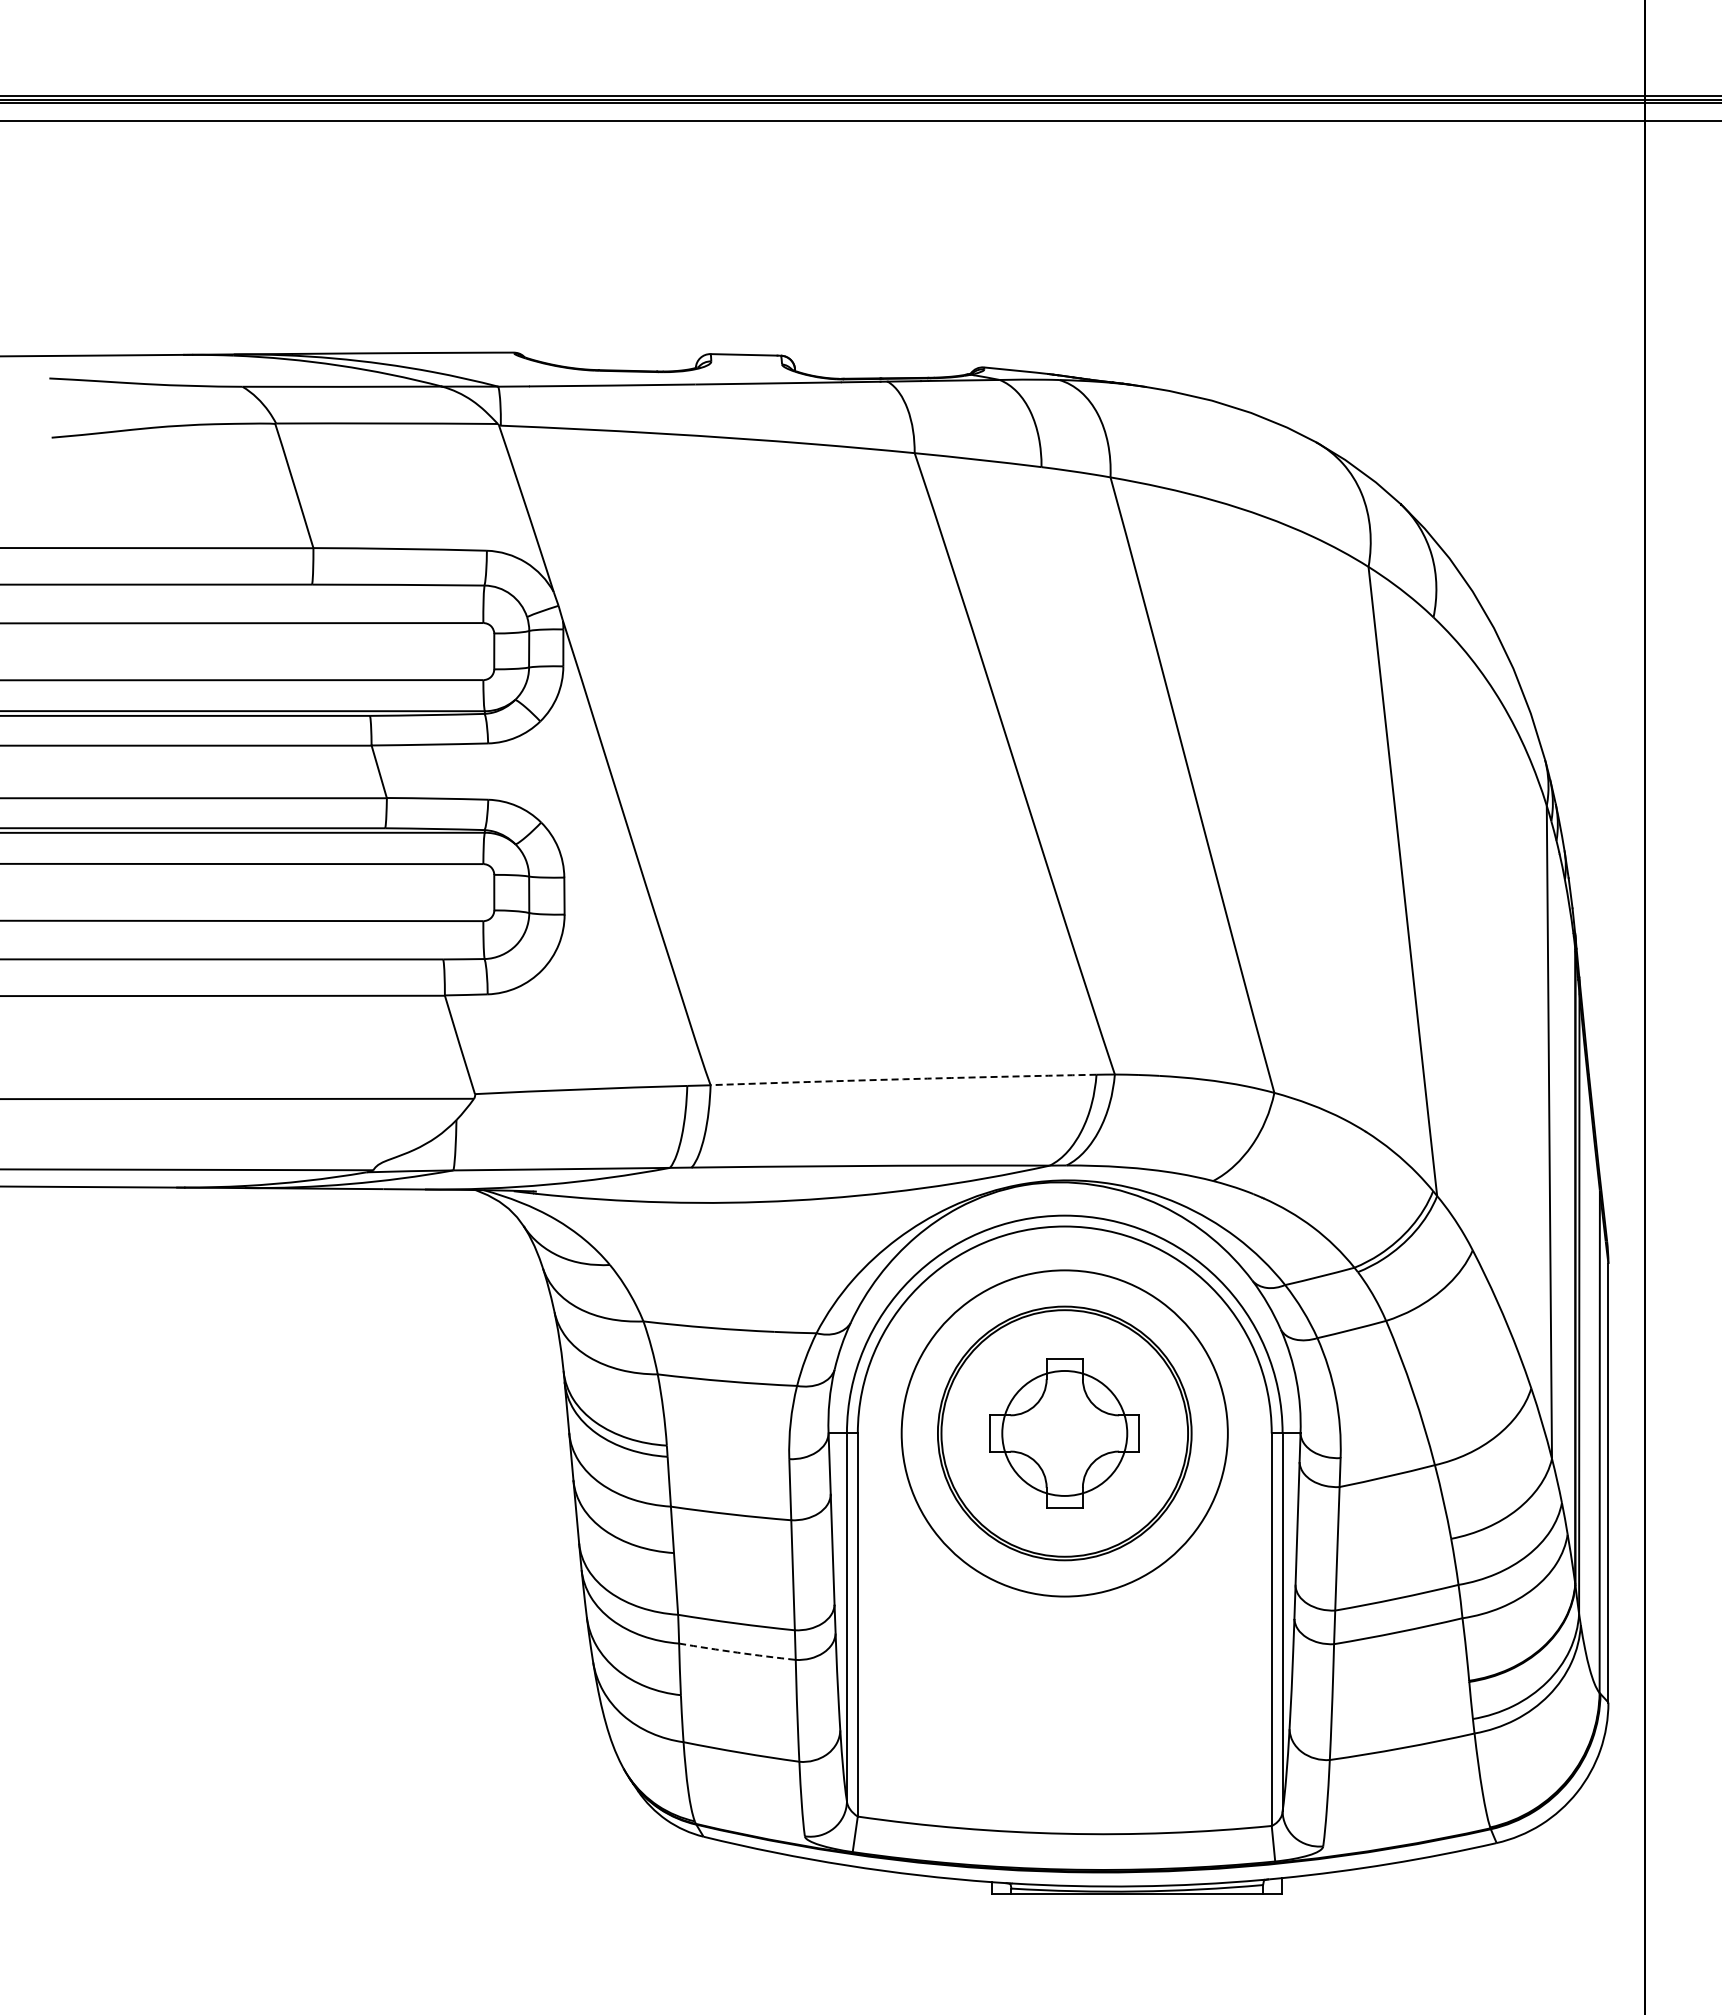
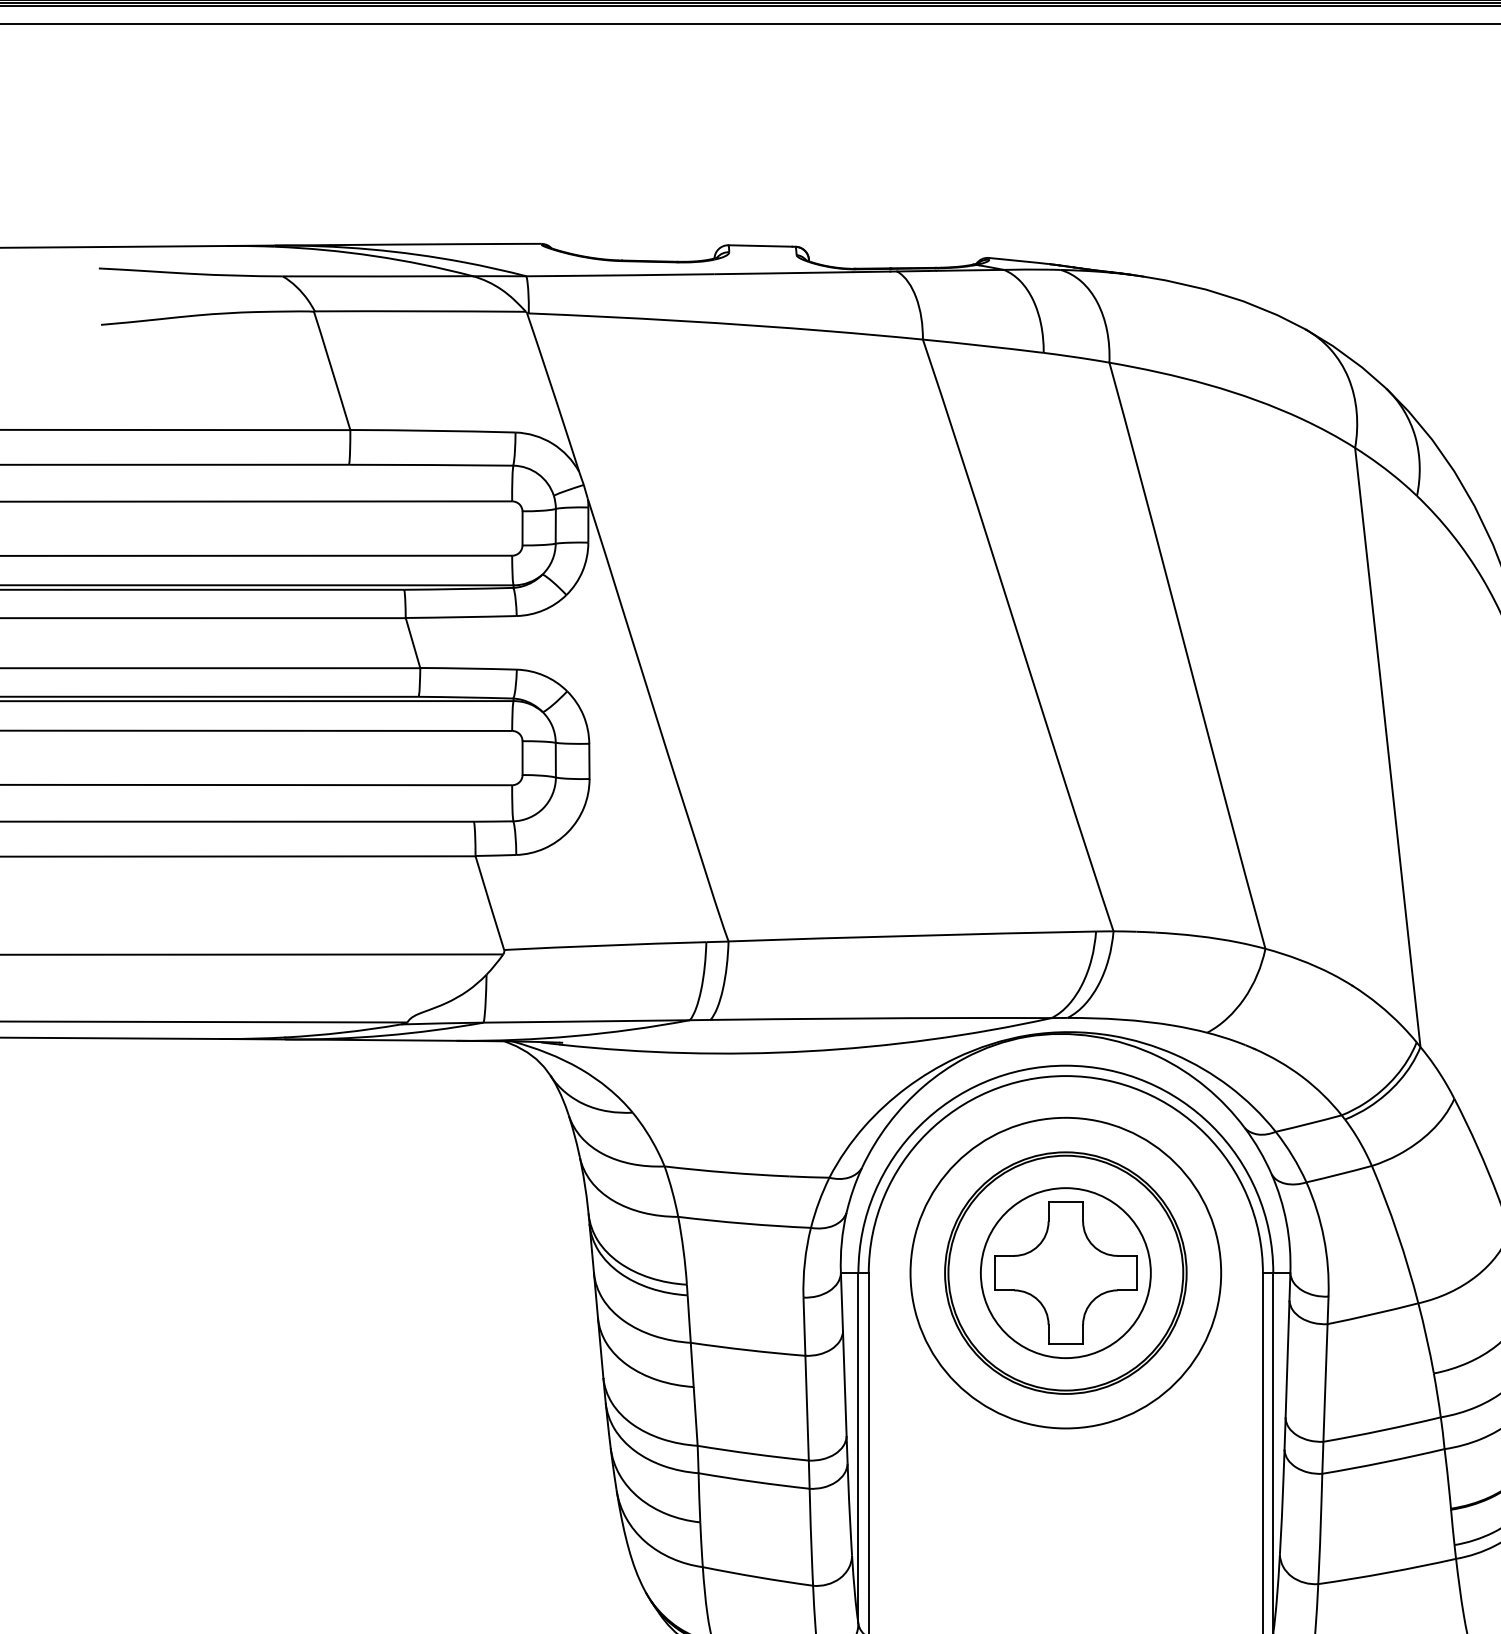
arc: (903, 1079) -> (912, 936), dashed -> solid
circle: (1064, 1433) -> (1065, 1273), size x1.43
arc: (737, 1652) -> (754, 1481), dashed -> solid

